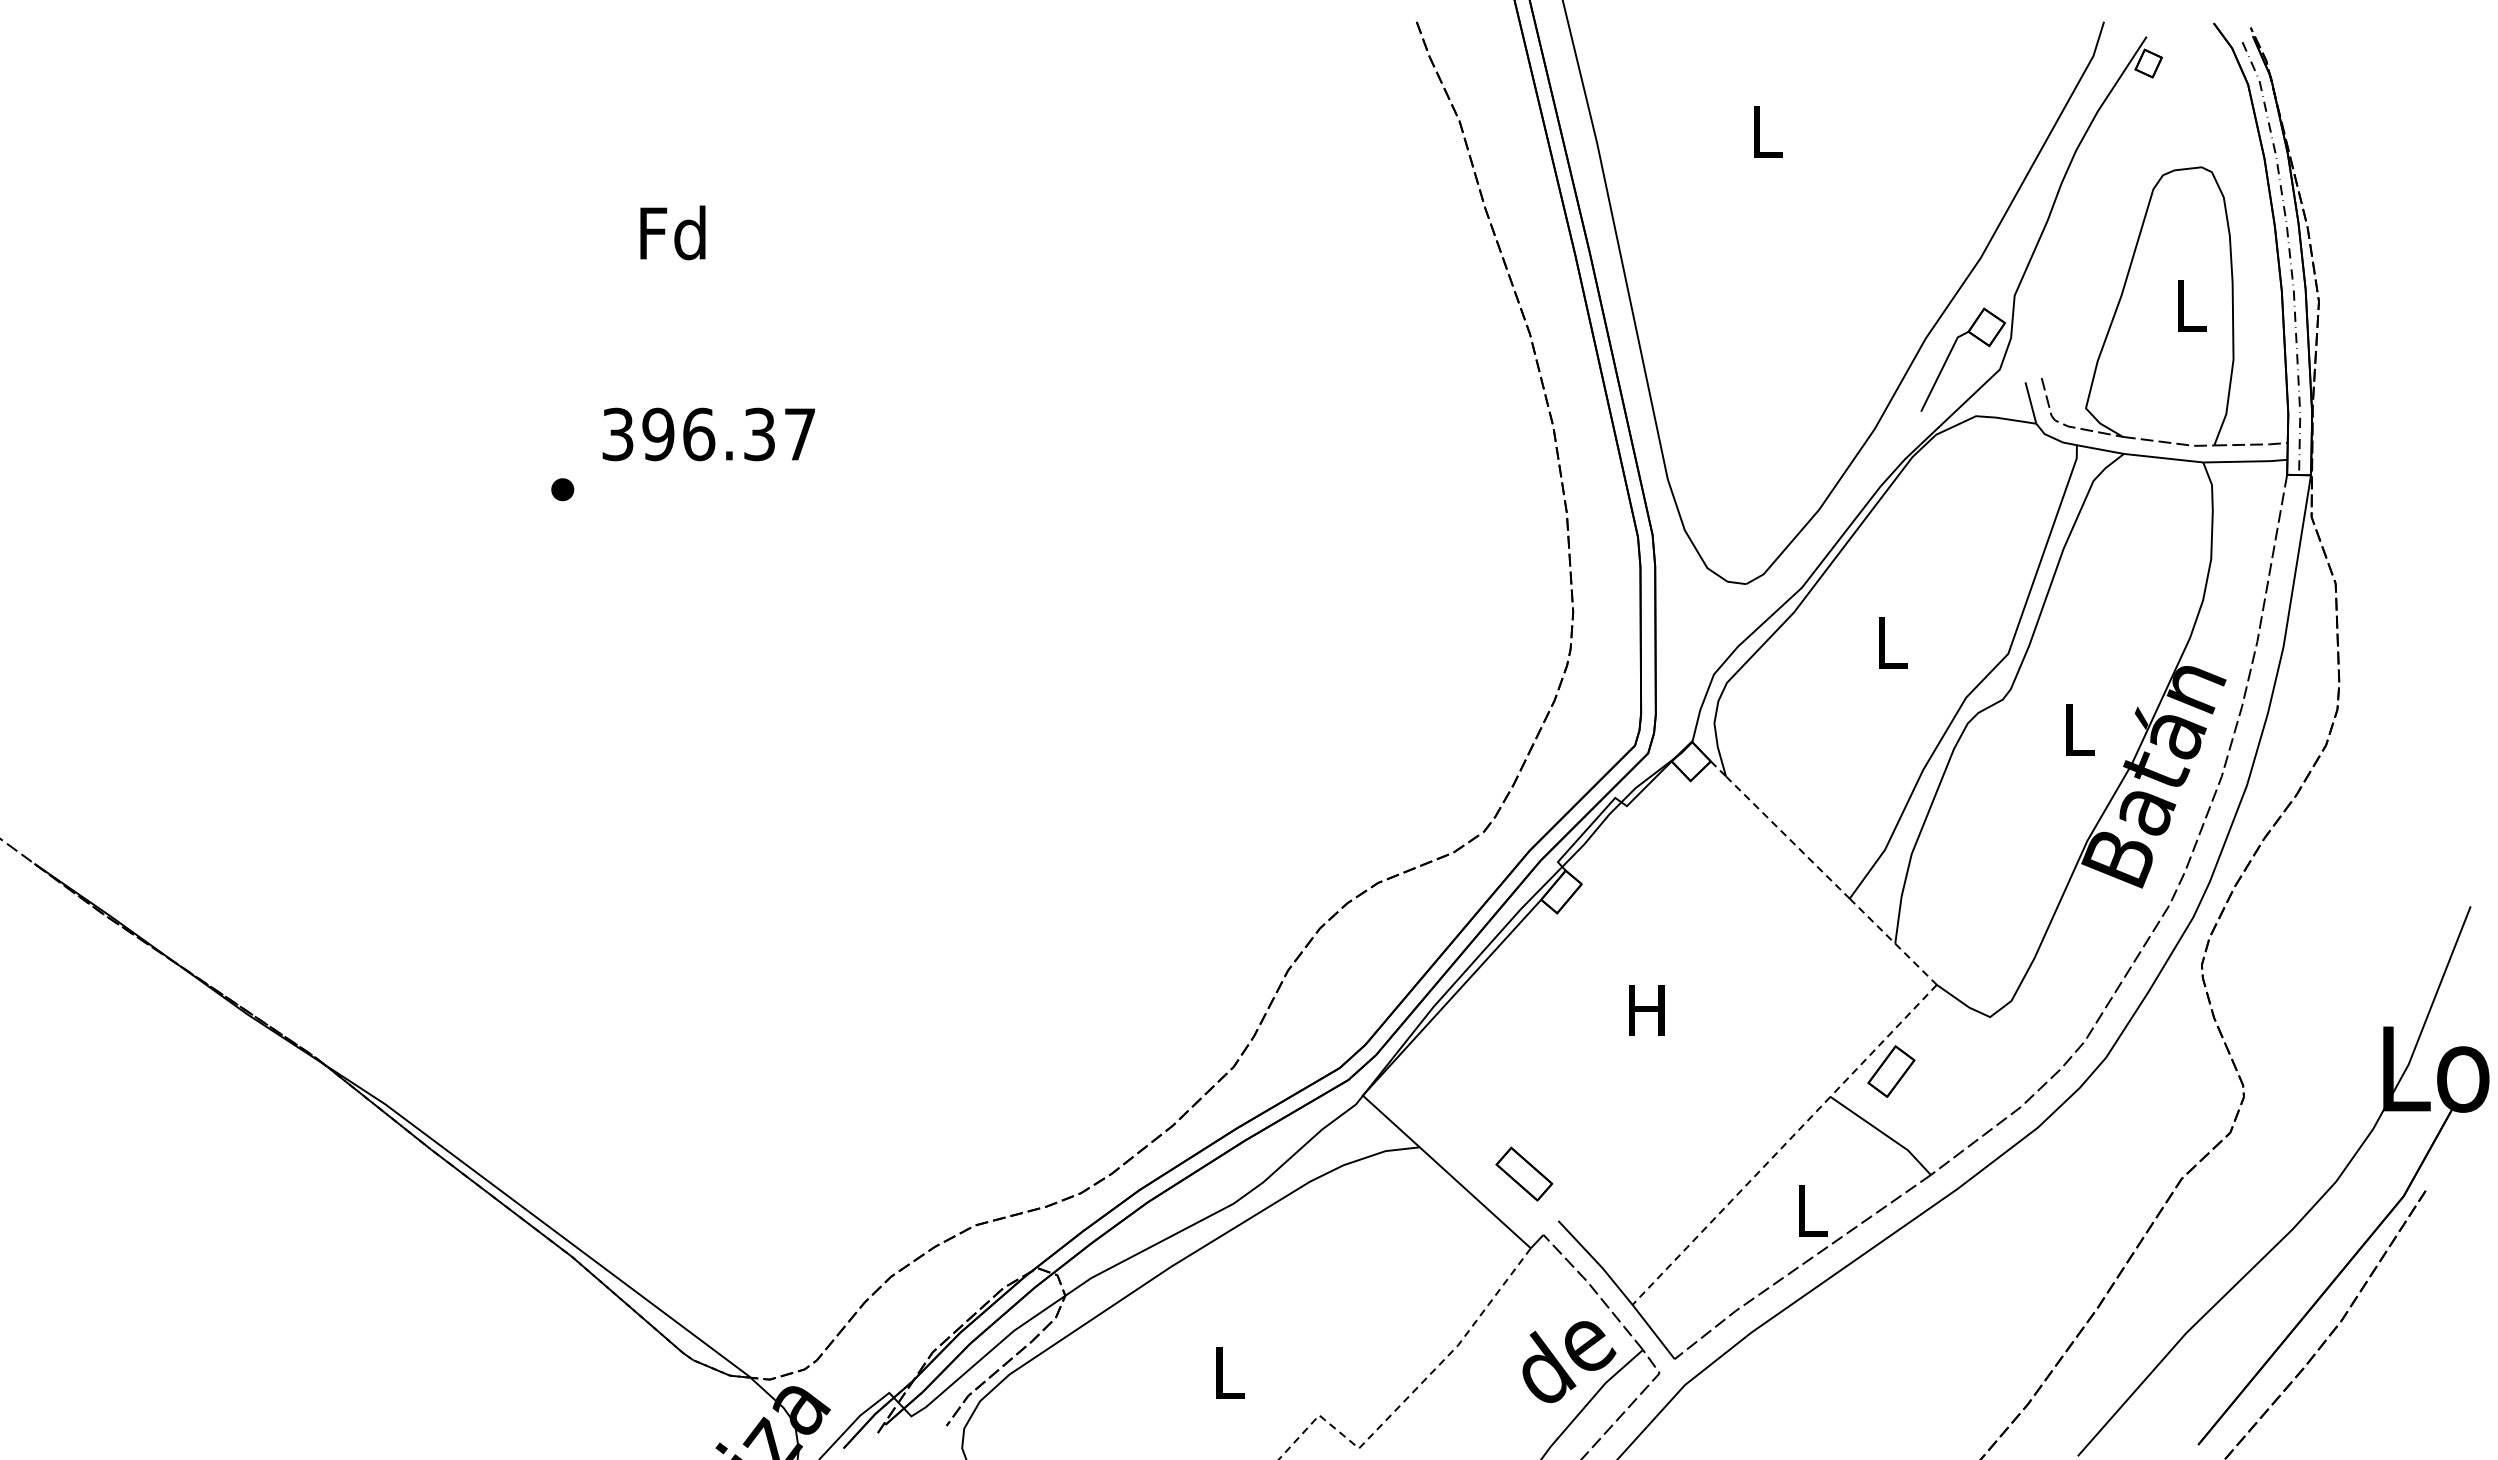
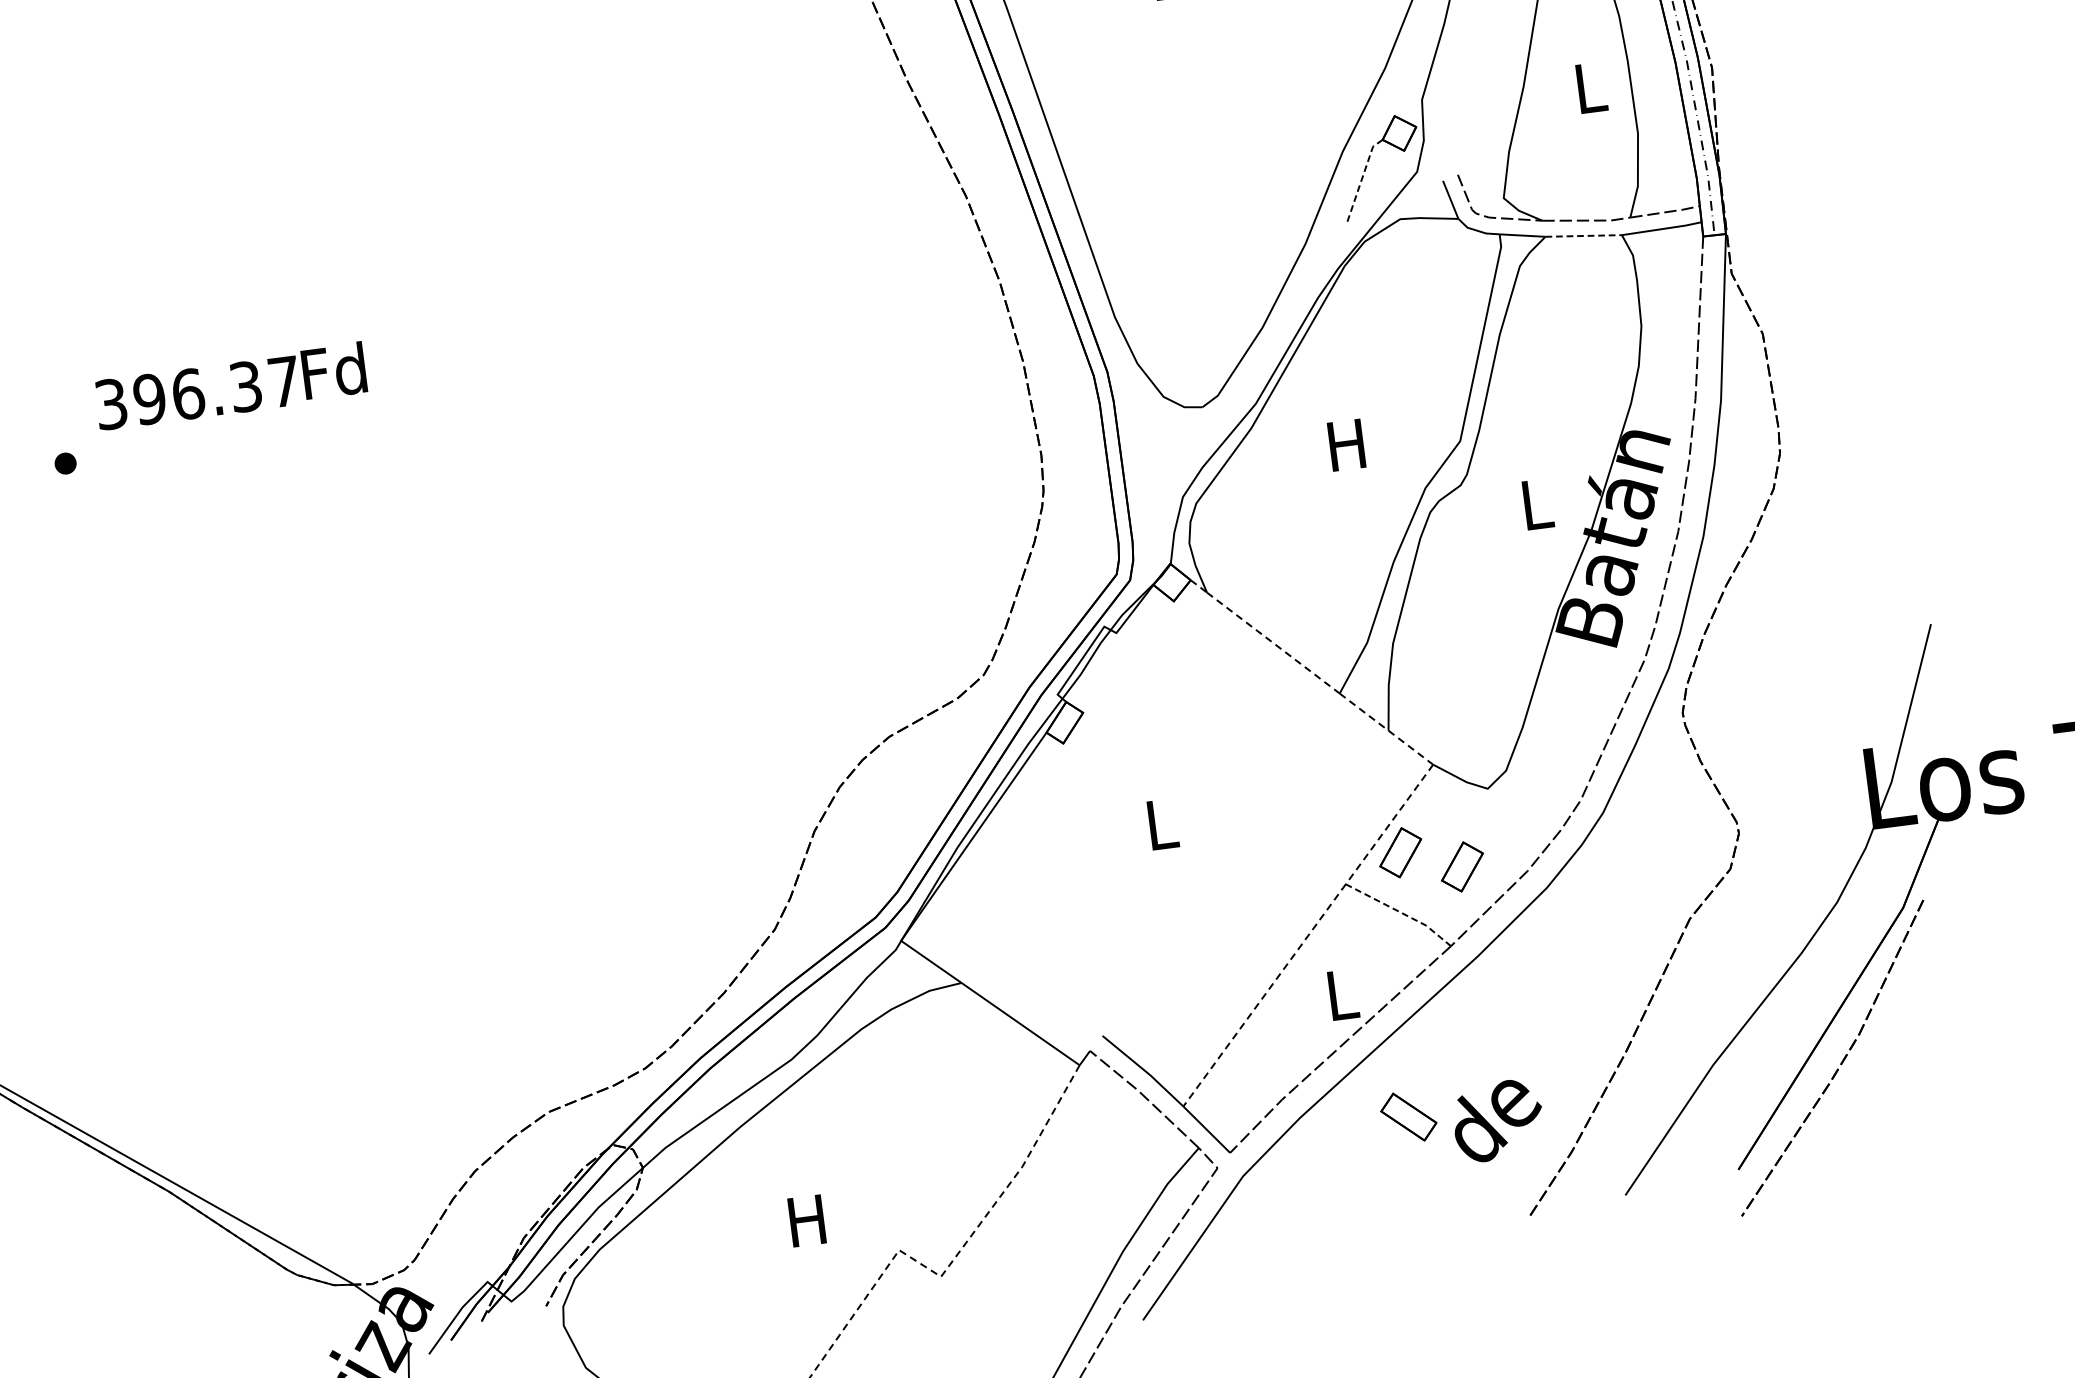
text: (672, 232) -> (333, 370), moved
line: (1942, 367) -> (1362, 177), solid -> dashed
line: (2163, 458) -> (1583, 236), solid -> dashed
text: (1890, 642) -> (1346, 444), L -> H
text: (1646, 1010) -> (1160, 824), H -> L
part: (1953, 1094) -> (1462, 866), added
line: (1883, 1133) -> (1400, 912), solid -> dashed
part: (1524, 1173) -> (1408, 1116), moved
text: (1569, 1361) -> (1498, 1120), moved
text: (1227, 1372) -> (806, 1220), L -> H

